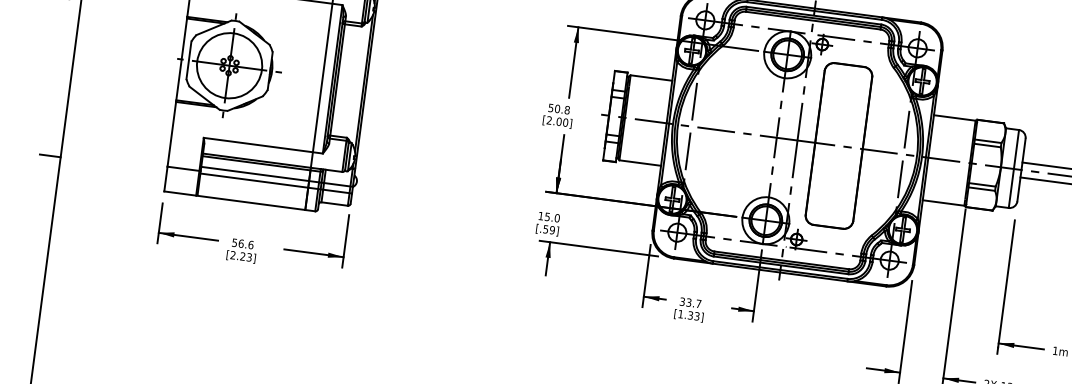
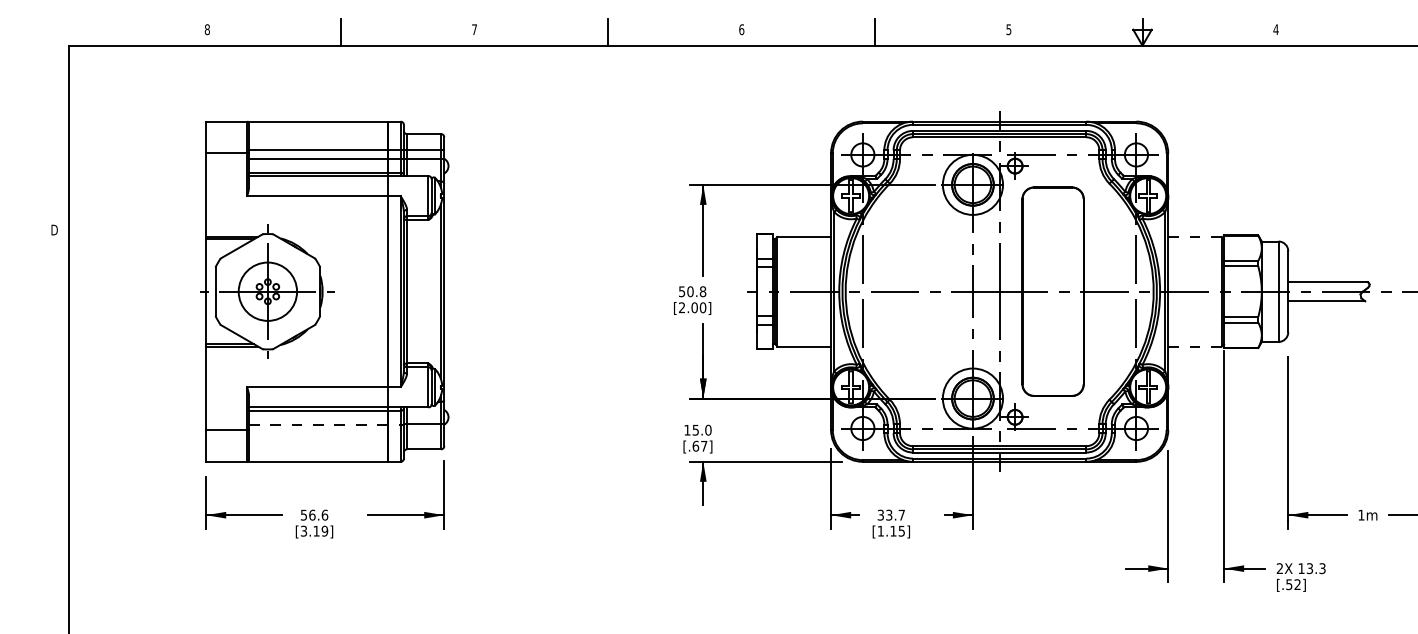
circle: (229, 65) -> (267, 291), size x0.7
line: (955, 117) -> (1195, 236), solid -> dashed
line: (50, 155) -> (55, 435), removed
line: (261, 174) -> (326, 424), solid -> dashed
line: (276, 183) -> (346, 433), removed
line: (943, 203) -> (1195, 346), solid -> dashed
text: (548, 229) -> (699, 445), [.59] -> [.67]
text: (241, 255) -> (314, 530), [2.23] -> [3.19]
text: (693, 315) -> (897, 530), [1.33] -> [1.15]

